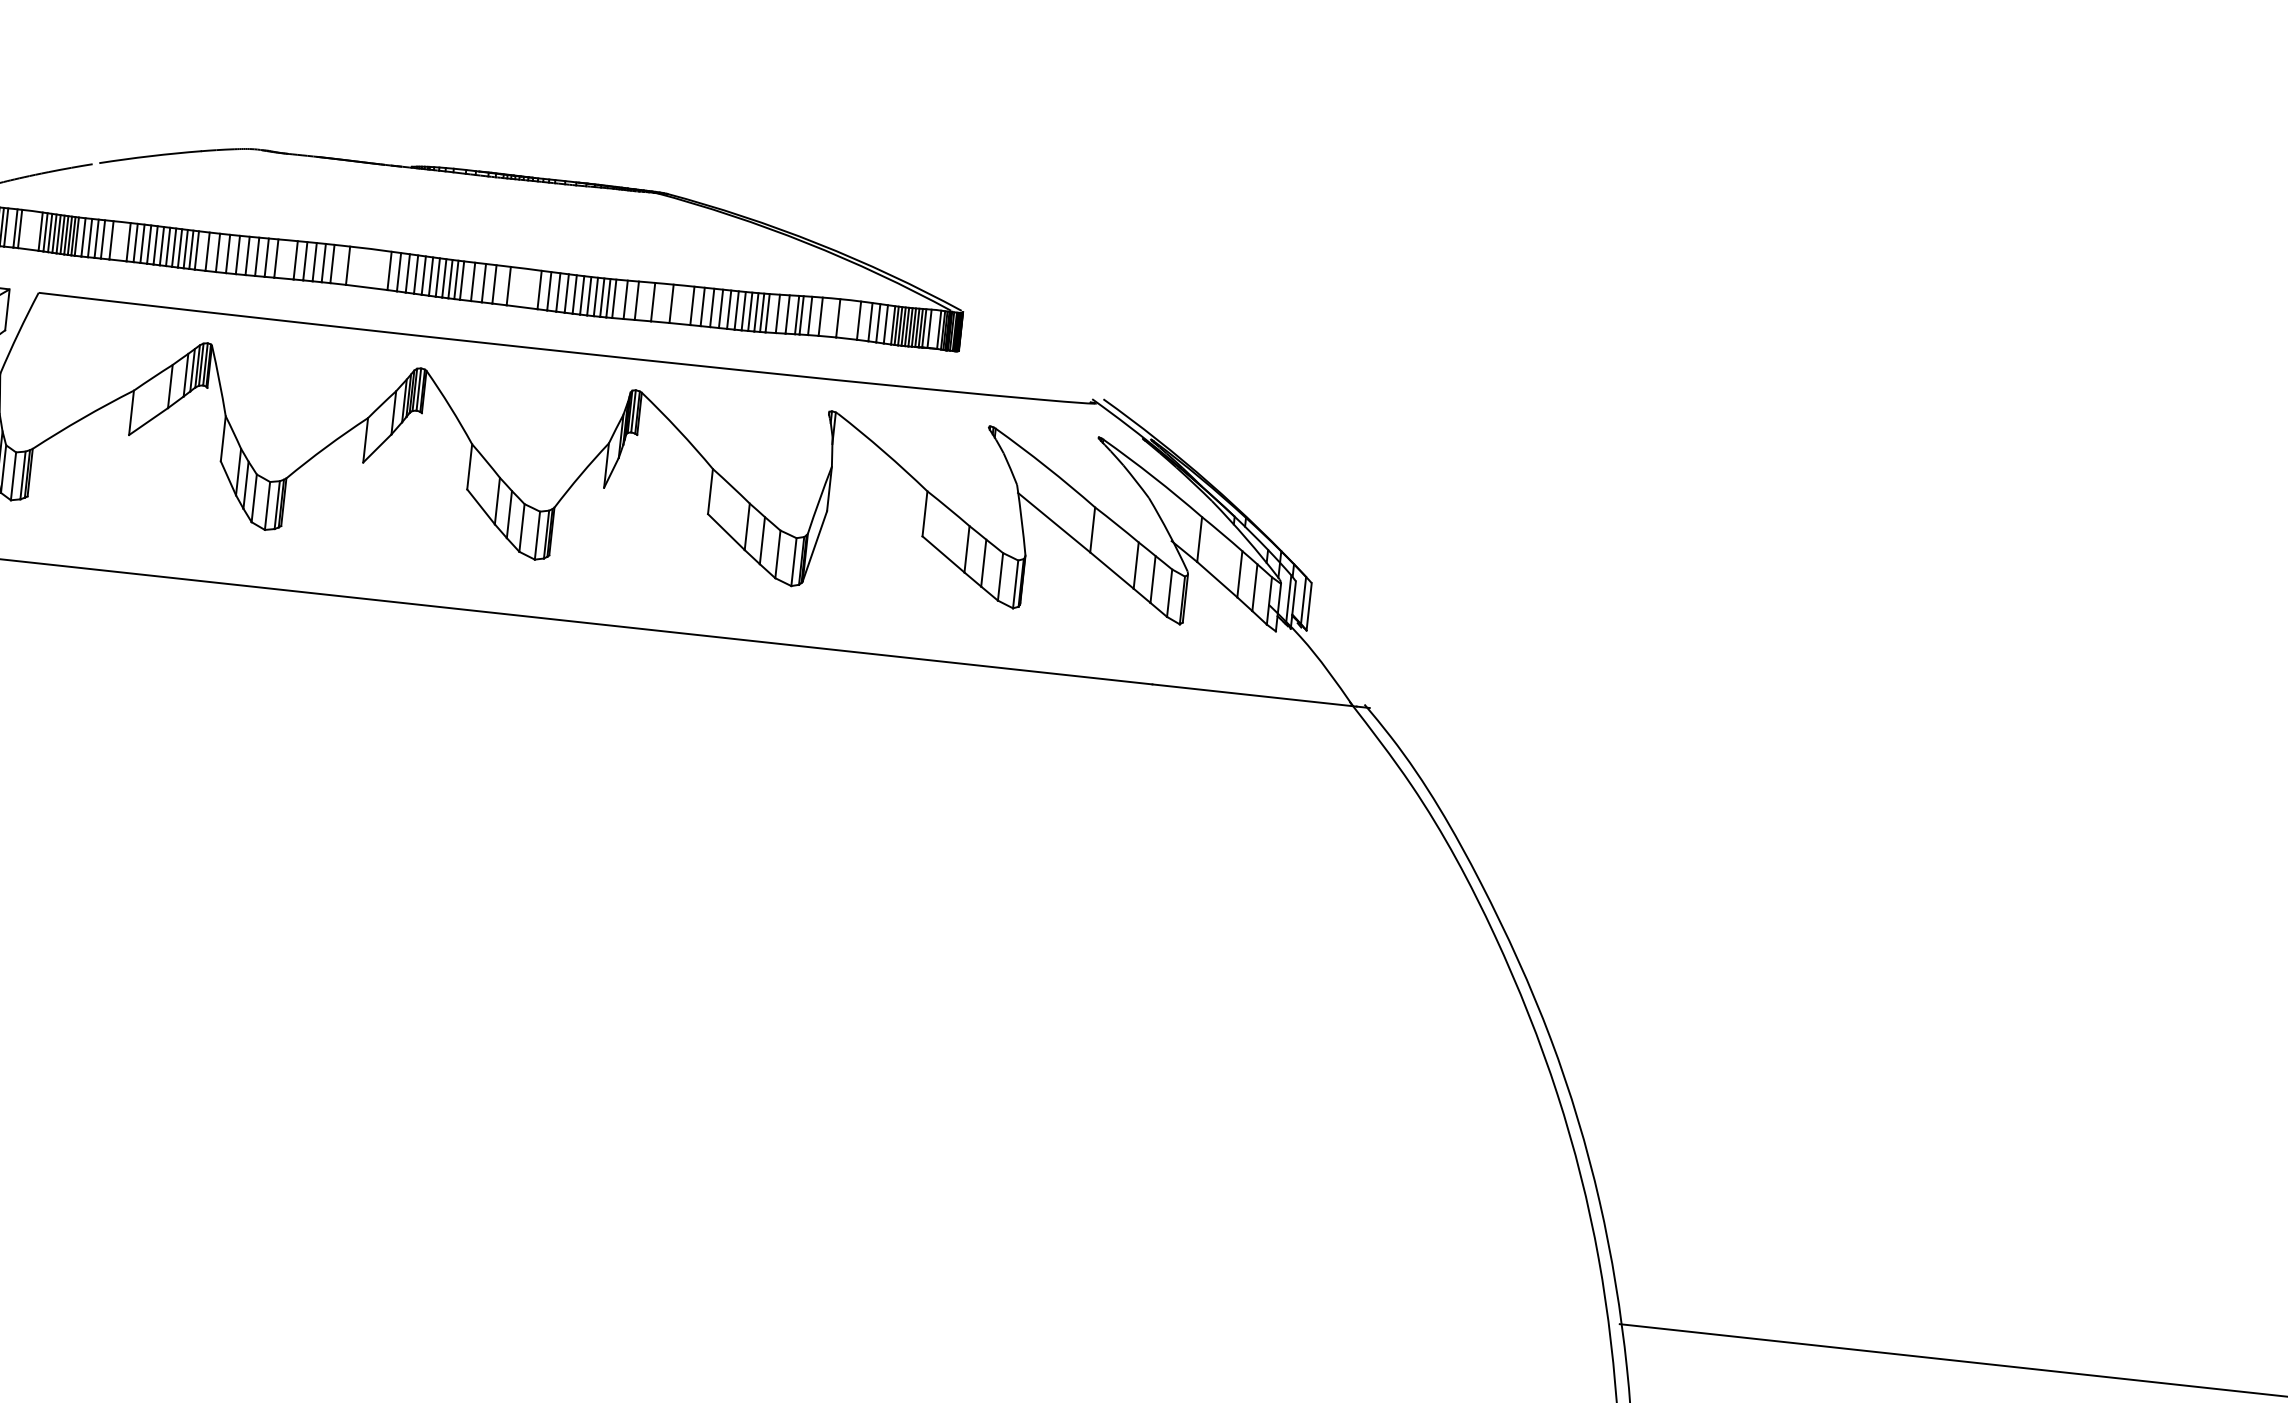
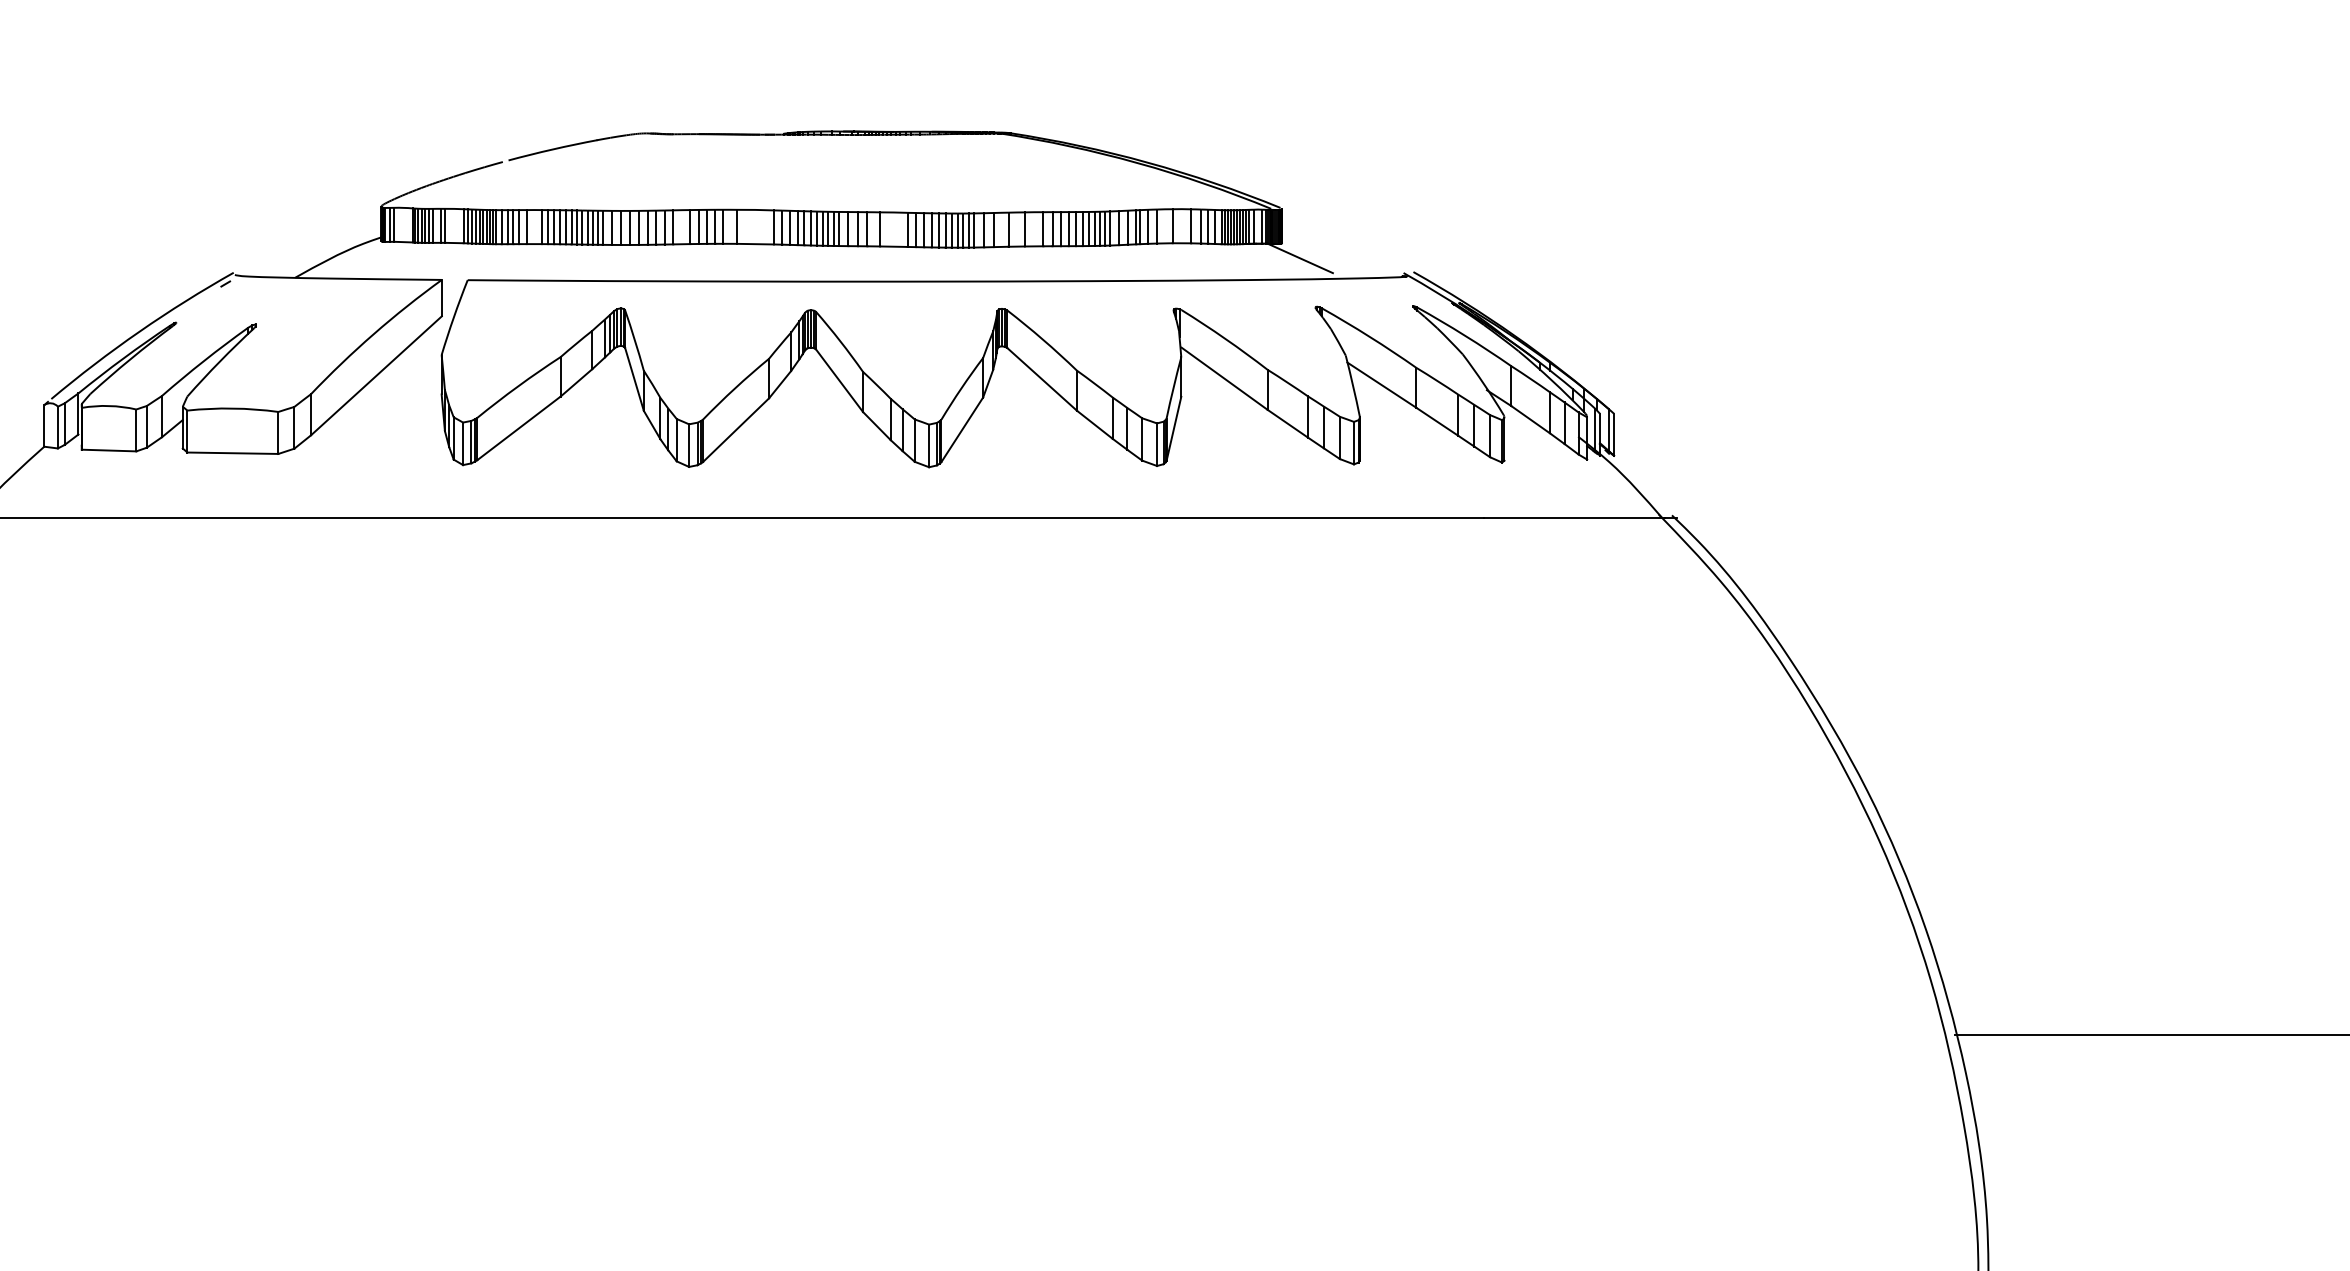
line: (975, 368) -> (1298, 257), added
line: (214, 423) -> (634, 378), added
line: (444, 451) -> (839, 380), added
line: (77, 465) -> (518, 428), added
line: (672, 473) -> (1041, 378), added
line: (322, 493) -> (736, 429), added
line: (877, 495) -> (1224, 378), added
line: (576, 521) -> (962, 429), added

